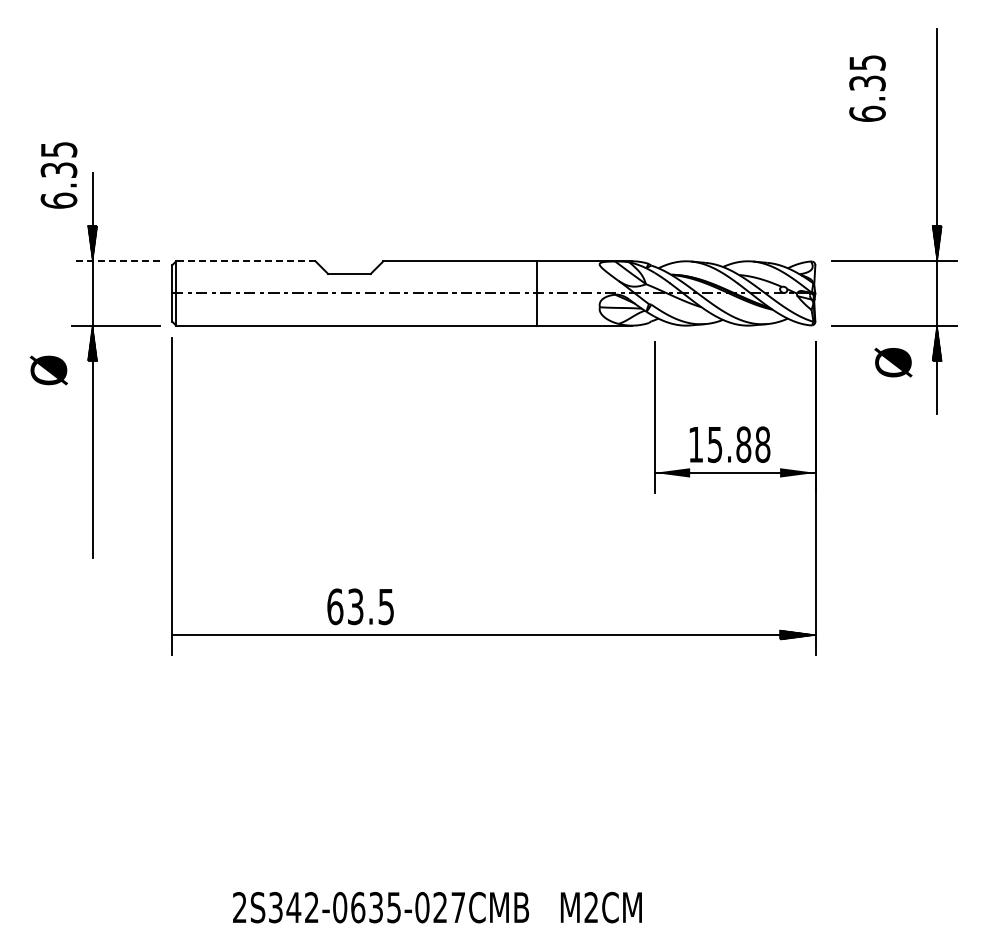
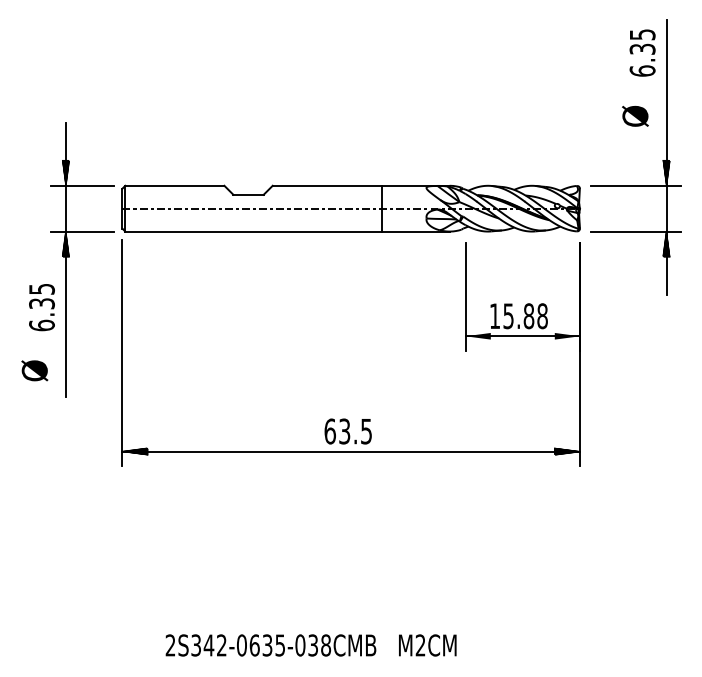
text: (867, 88) -> (642, 52), moved
text: (58, 175) -> (41, 307), moved
line: (116, 261) -> (82, 185), dashed -> solid
line: (245, 261) -> (174, 185), dashed -> solid
text: (893, 362) -> (635, 116), moved
text: (48, 370) -> (34, 370), moved
text: (360, 606) -> (348, 431), moved
hatch: (189, 634) -> (134, 451), added
text: (449, 907) -> (319, 645), 2S342-0635-027CMB -> 2S342-0635-038CMB

